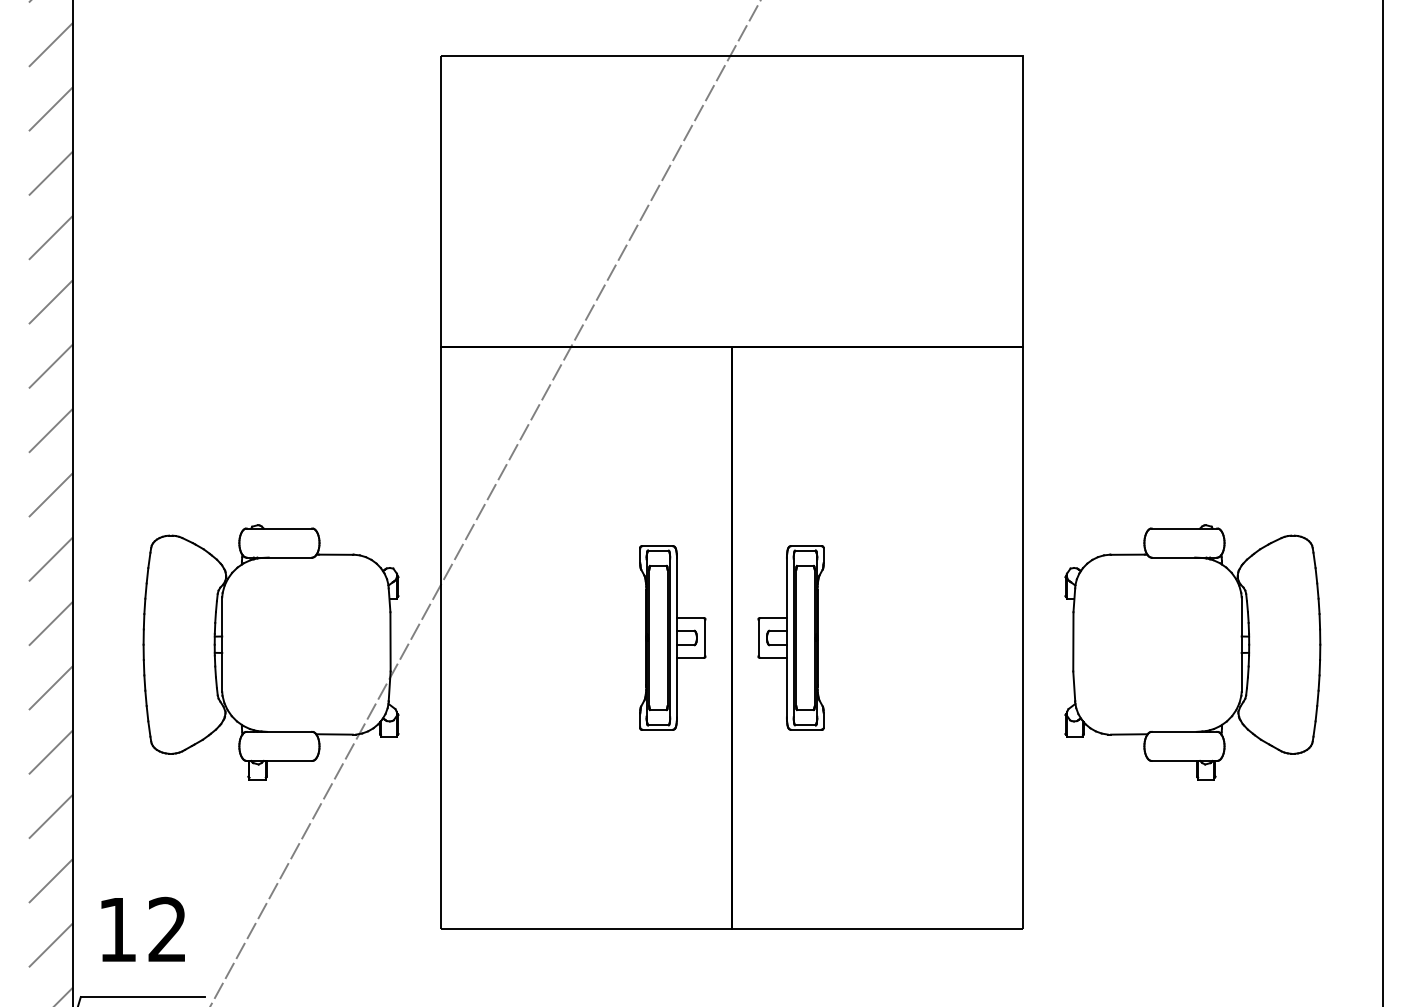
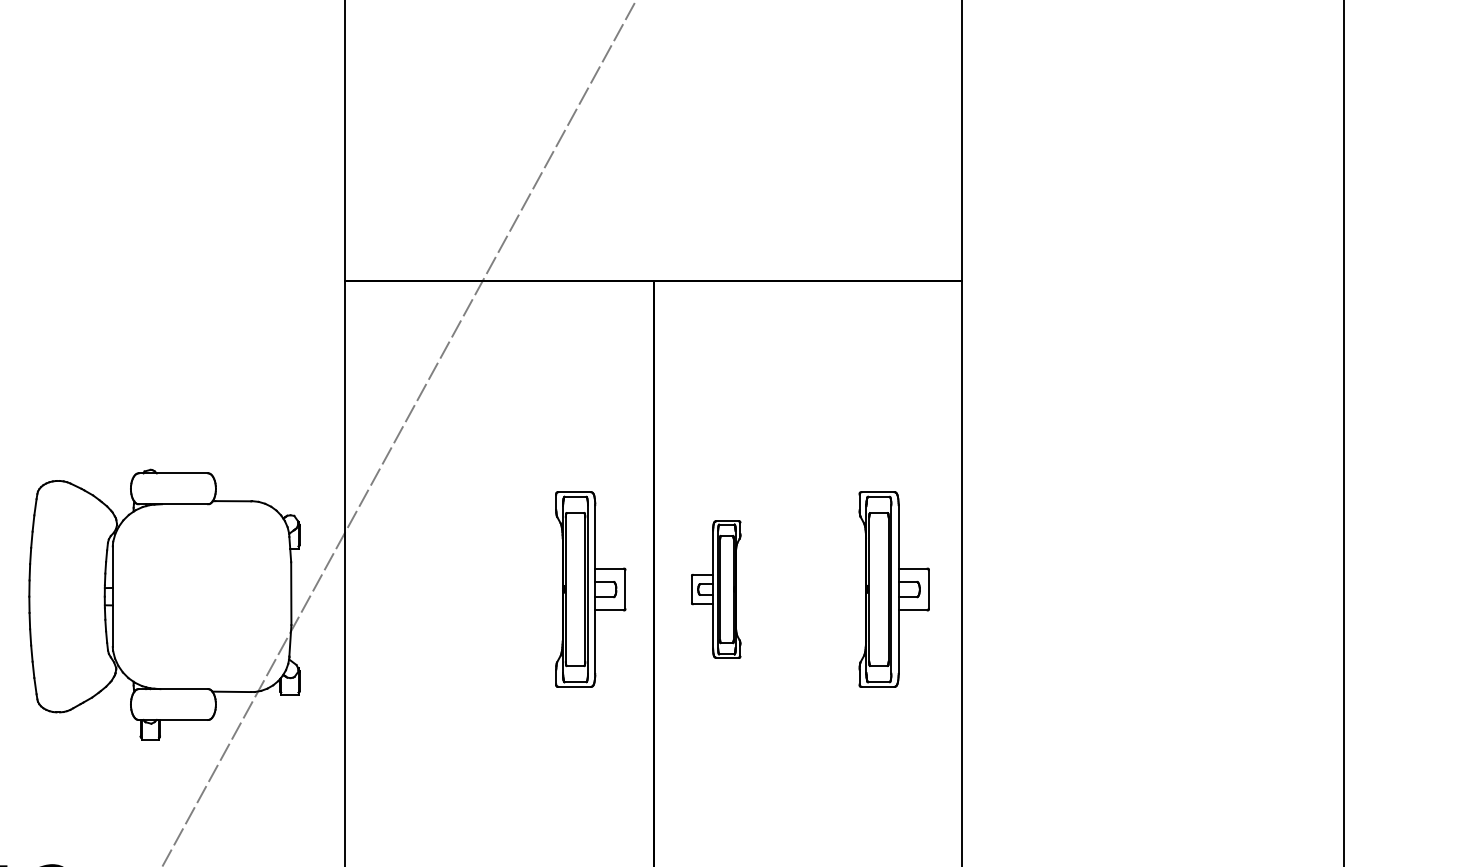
part: (790, 637) -> (715, 589), size x0.7
part: (958, 637) -> (893, 589), added
part: (1192, 652) -> (1142, 604), removed

